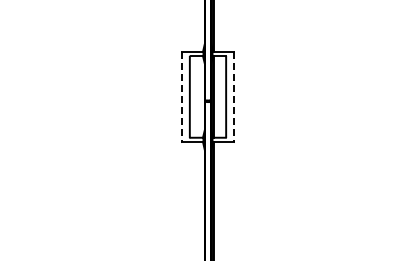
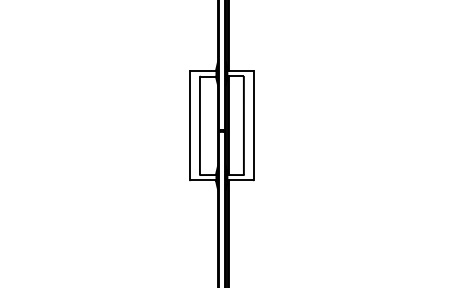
line: (181, 97) -> (189, 126), dashed -> solid
line: (234, 97) -> (253, 126), dashed -> solid

